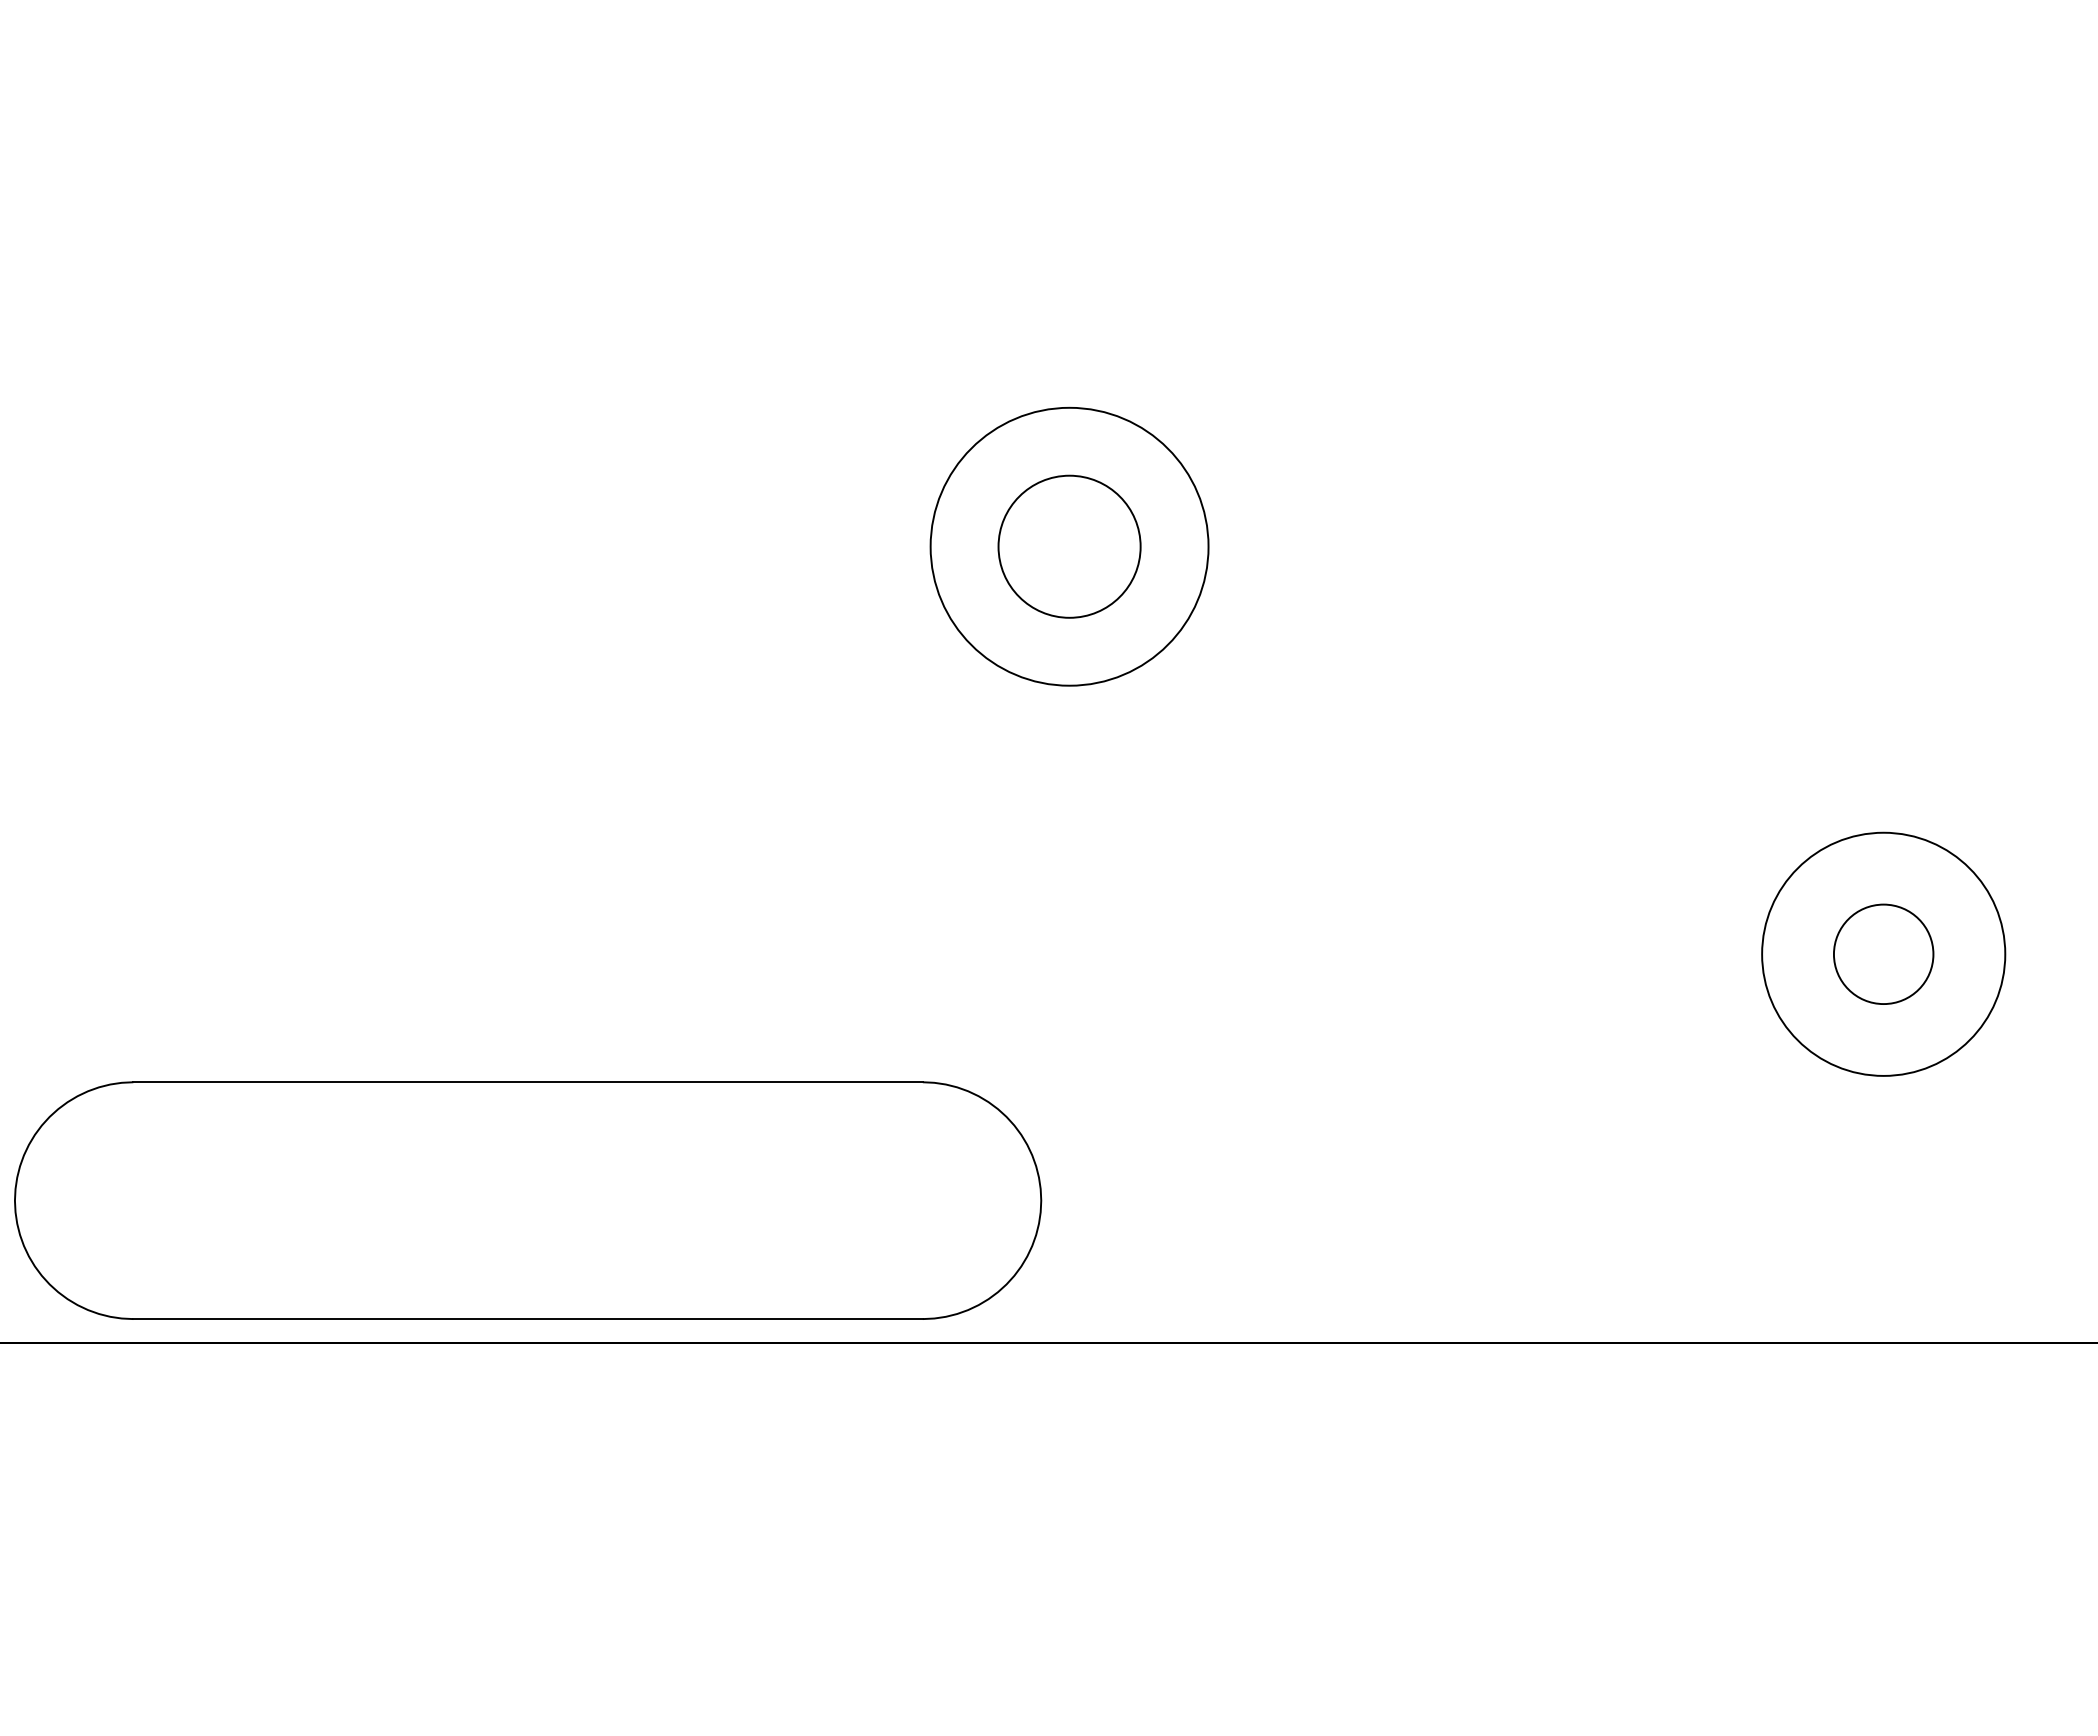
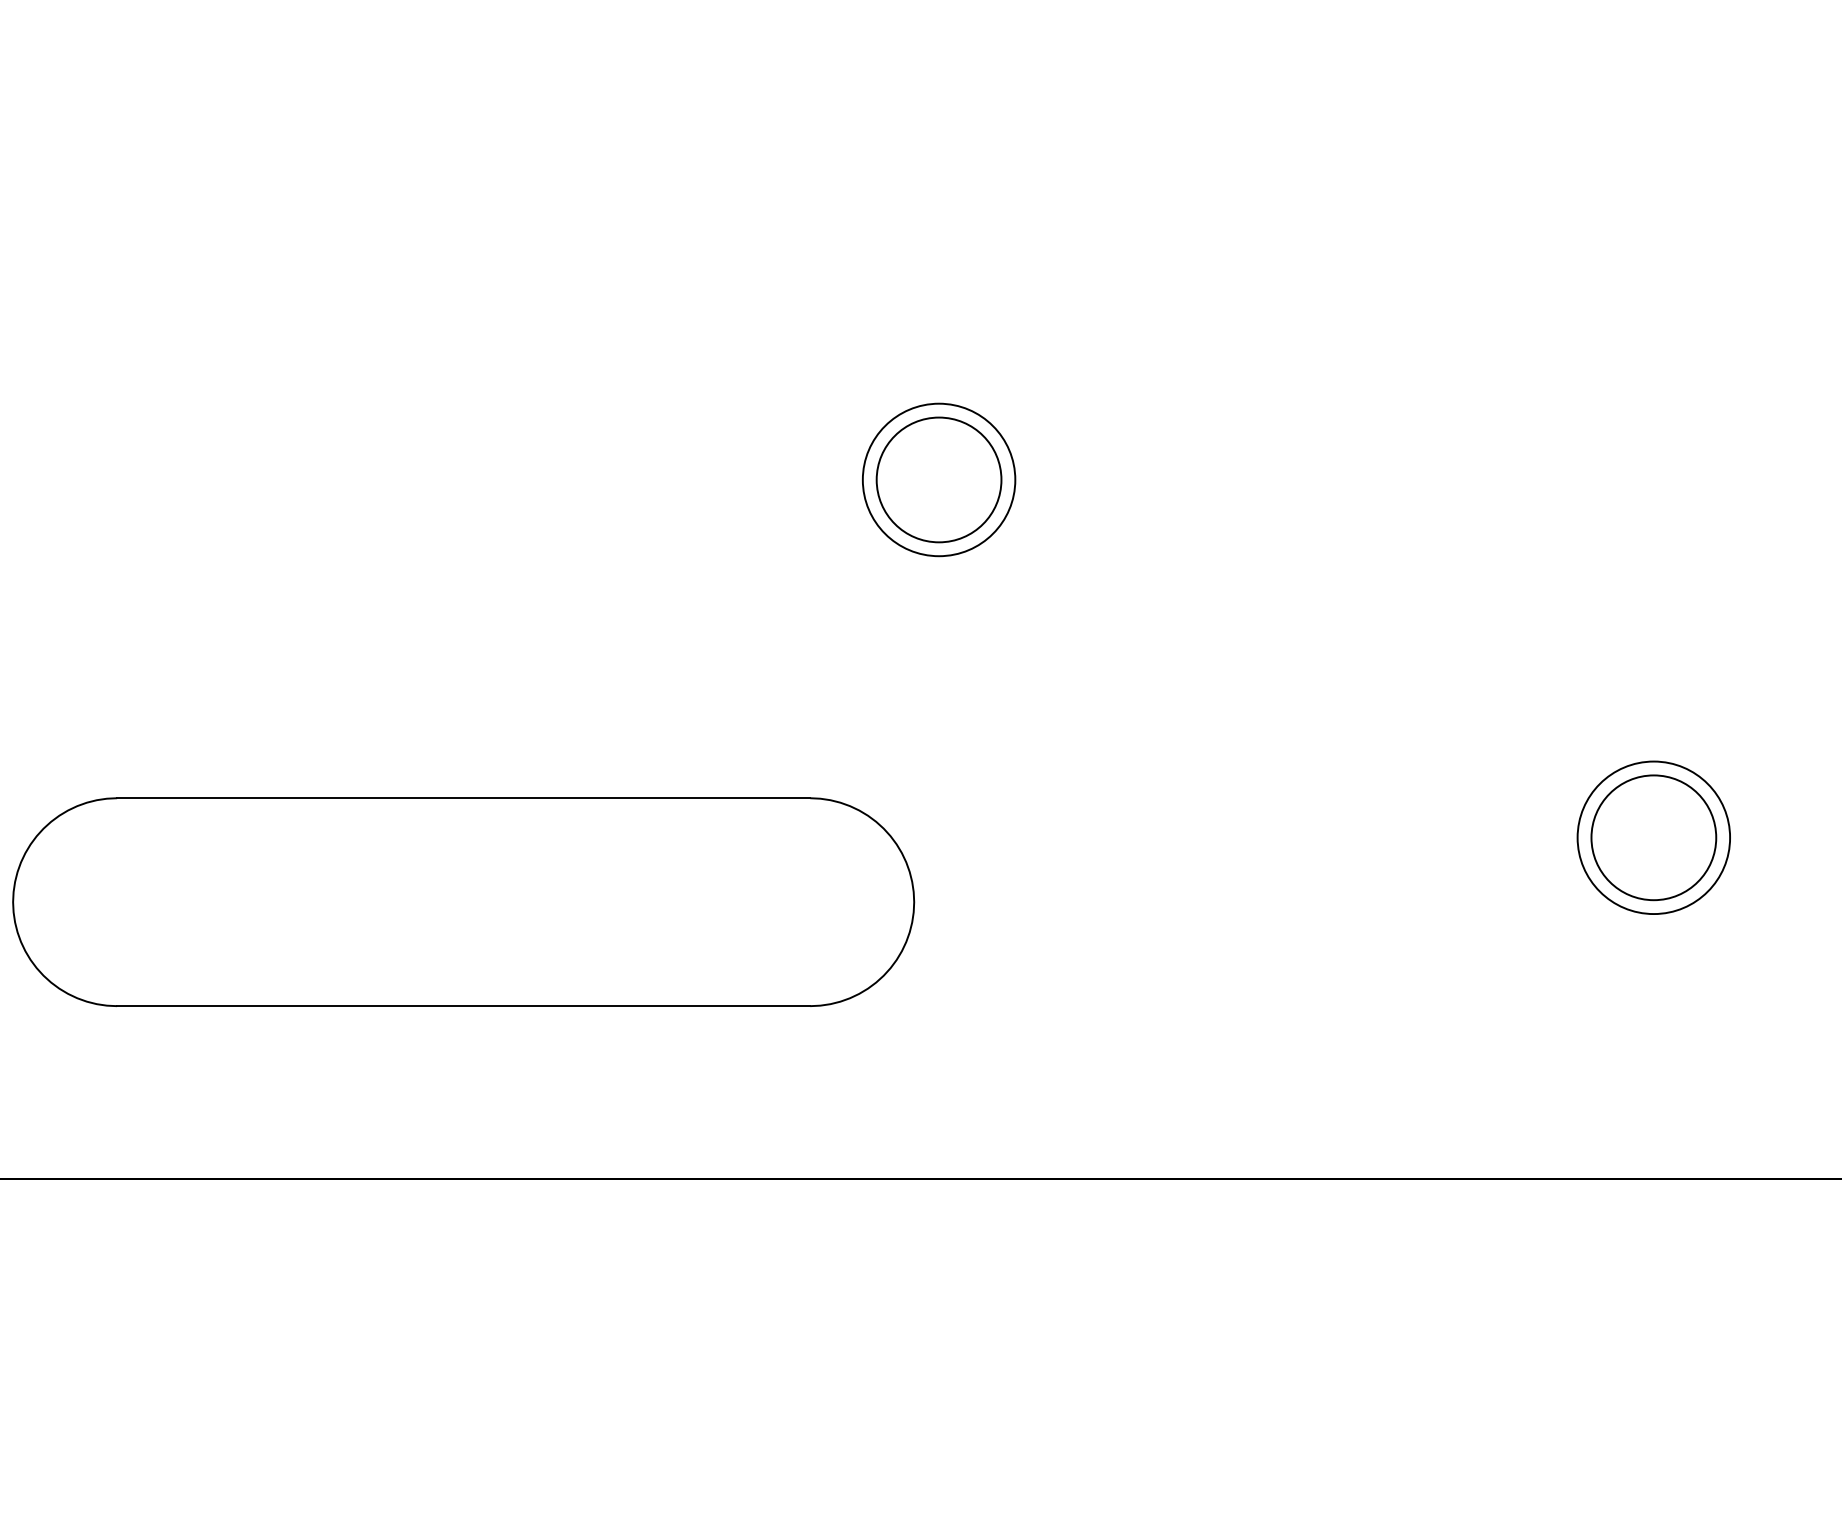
circle: (1069, 546) -> (938, 479), size x0.62
circle: (1883, 954) -> (1653, 837), size x0.71
circle: (1883, 954) -> (1653, 837), size x1.43
part: (528, 1200) -> (464, 902), moved

